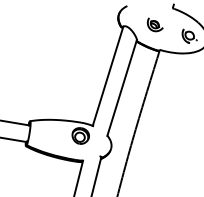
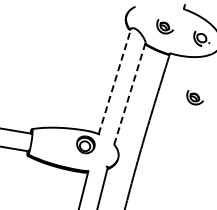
line: (108, 75) -> (115, 80), solid -> dashed
line: (122, 87) -> (130, 93), solid -> dashed
part: (182, 91) -> (194, 97), added

